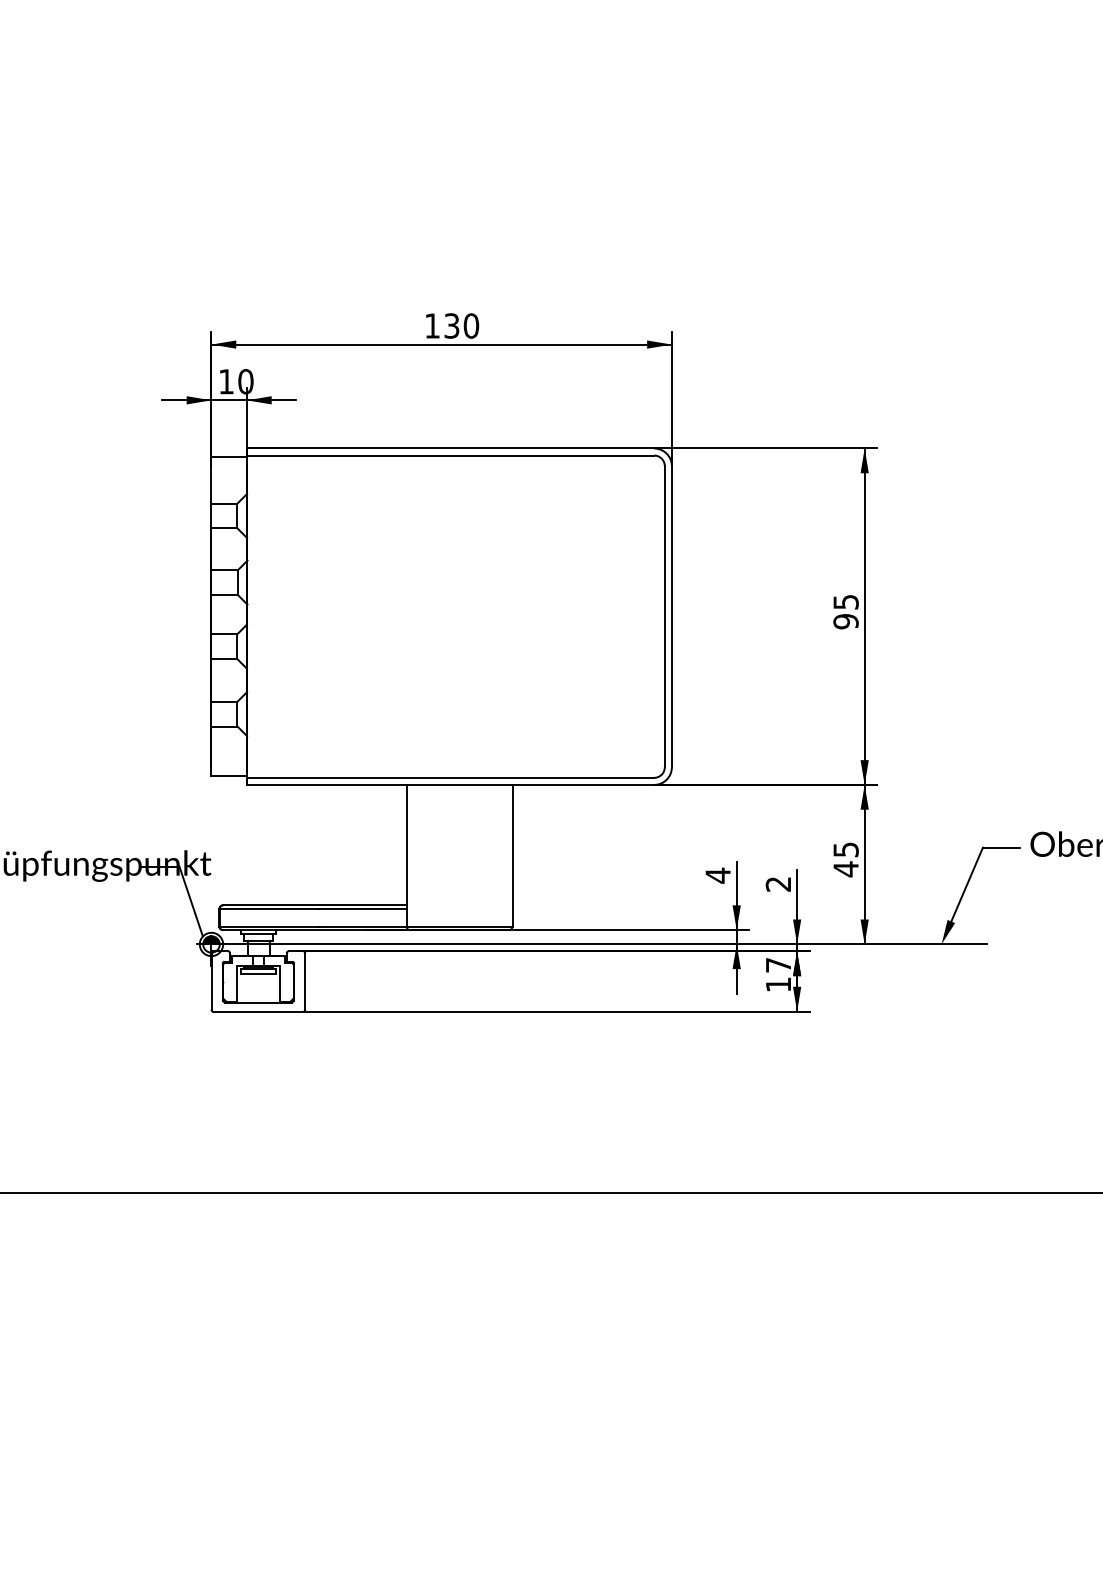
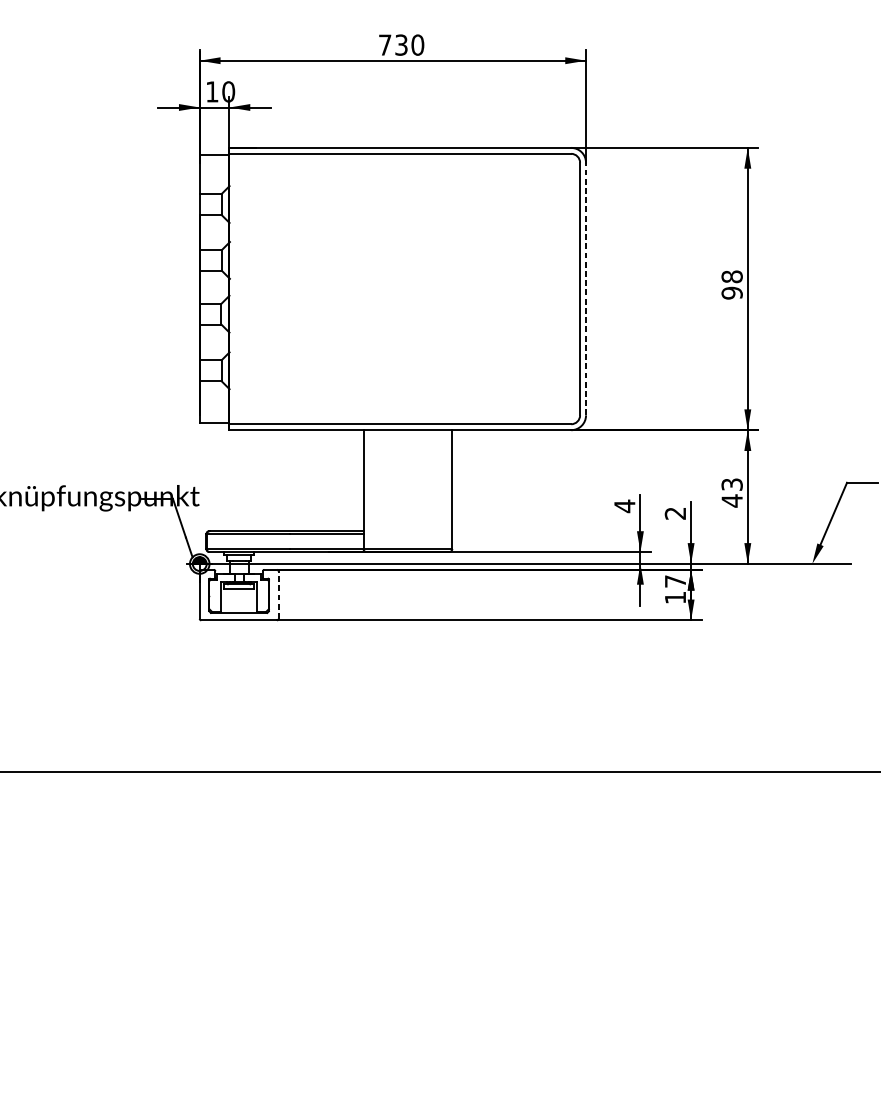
text: (432, 325) -> (385, 44), 130 -> 730
text: (845, 601) -> (731, 276), 95 -> 98
line: (671, 616) -> (585, 288), solid -> dashed
text: (845, 849) -> (731, 484), 45 -> 43
line: (305, 981) -> (278, 595), solid -> dashed

